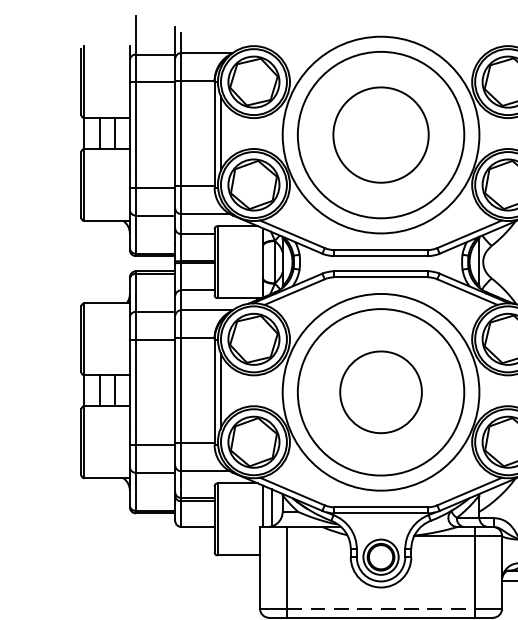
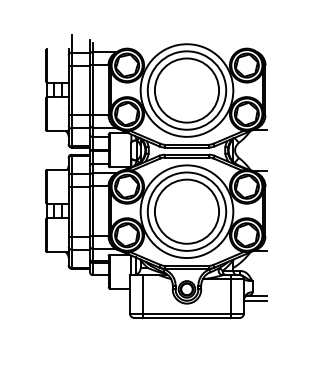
circle: (379, 134) -> (186, 90), size x1.43
circle: (379, 391) -> (186, 211), size x1.67
line: (382, 608) -> (187, 313), dashed -> solid

